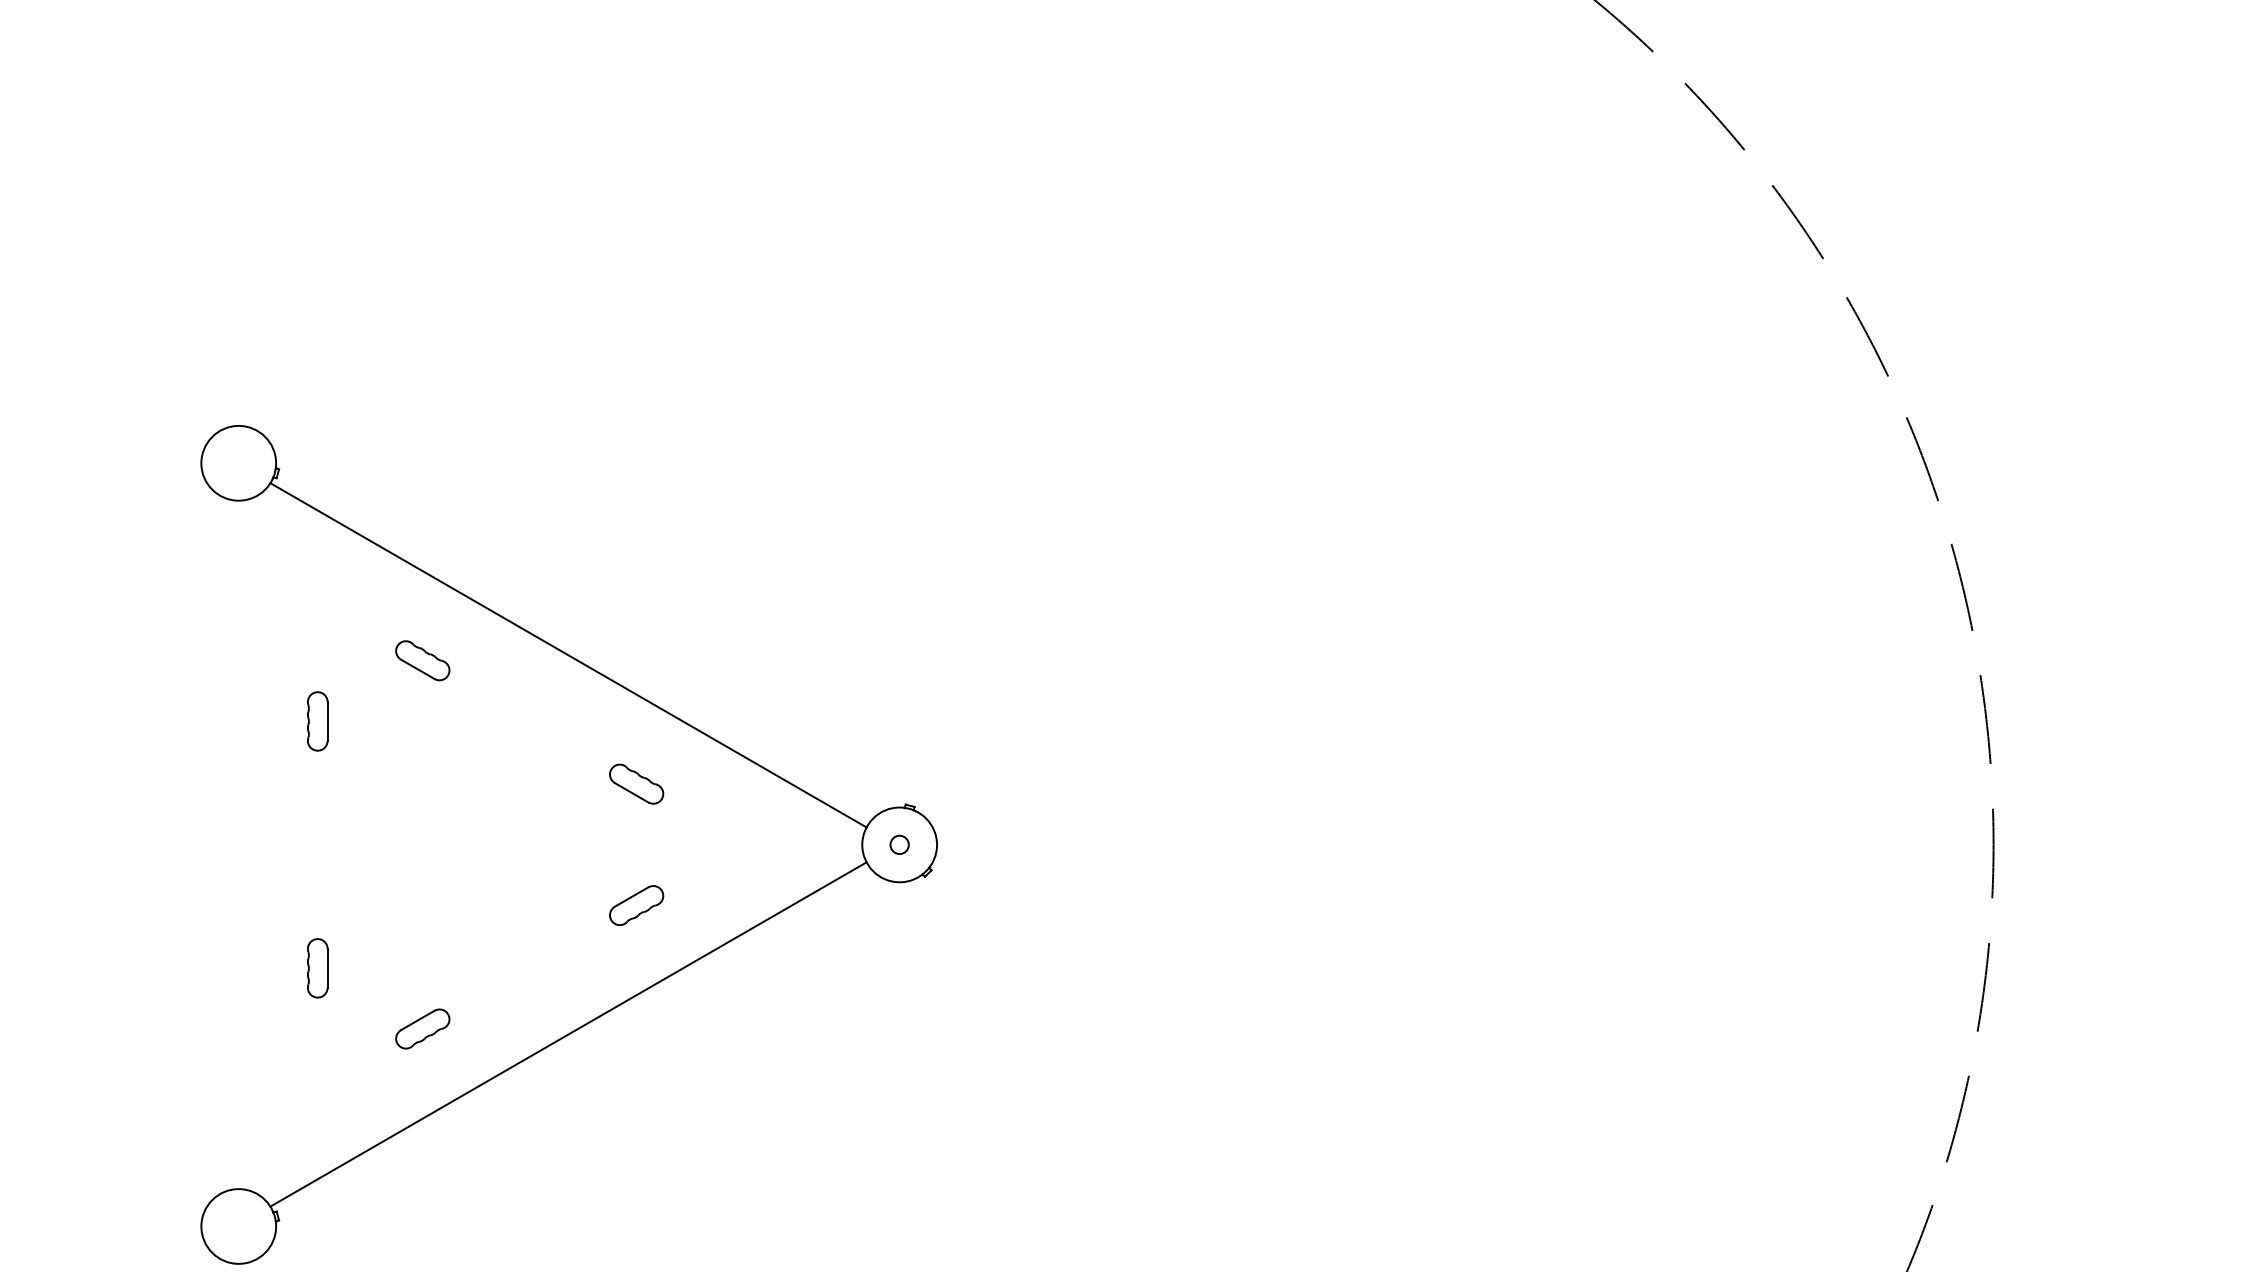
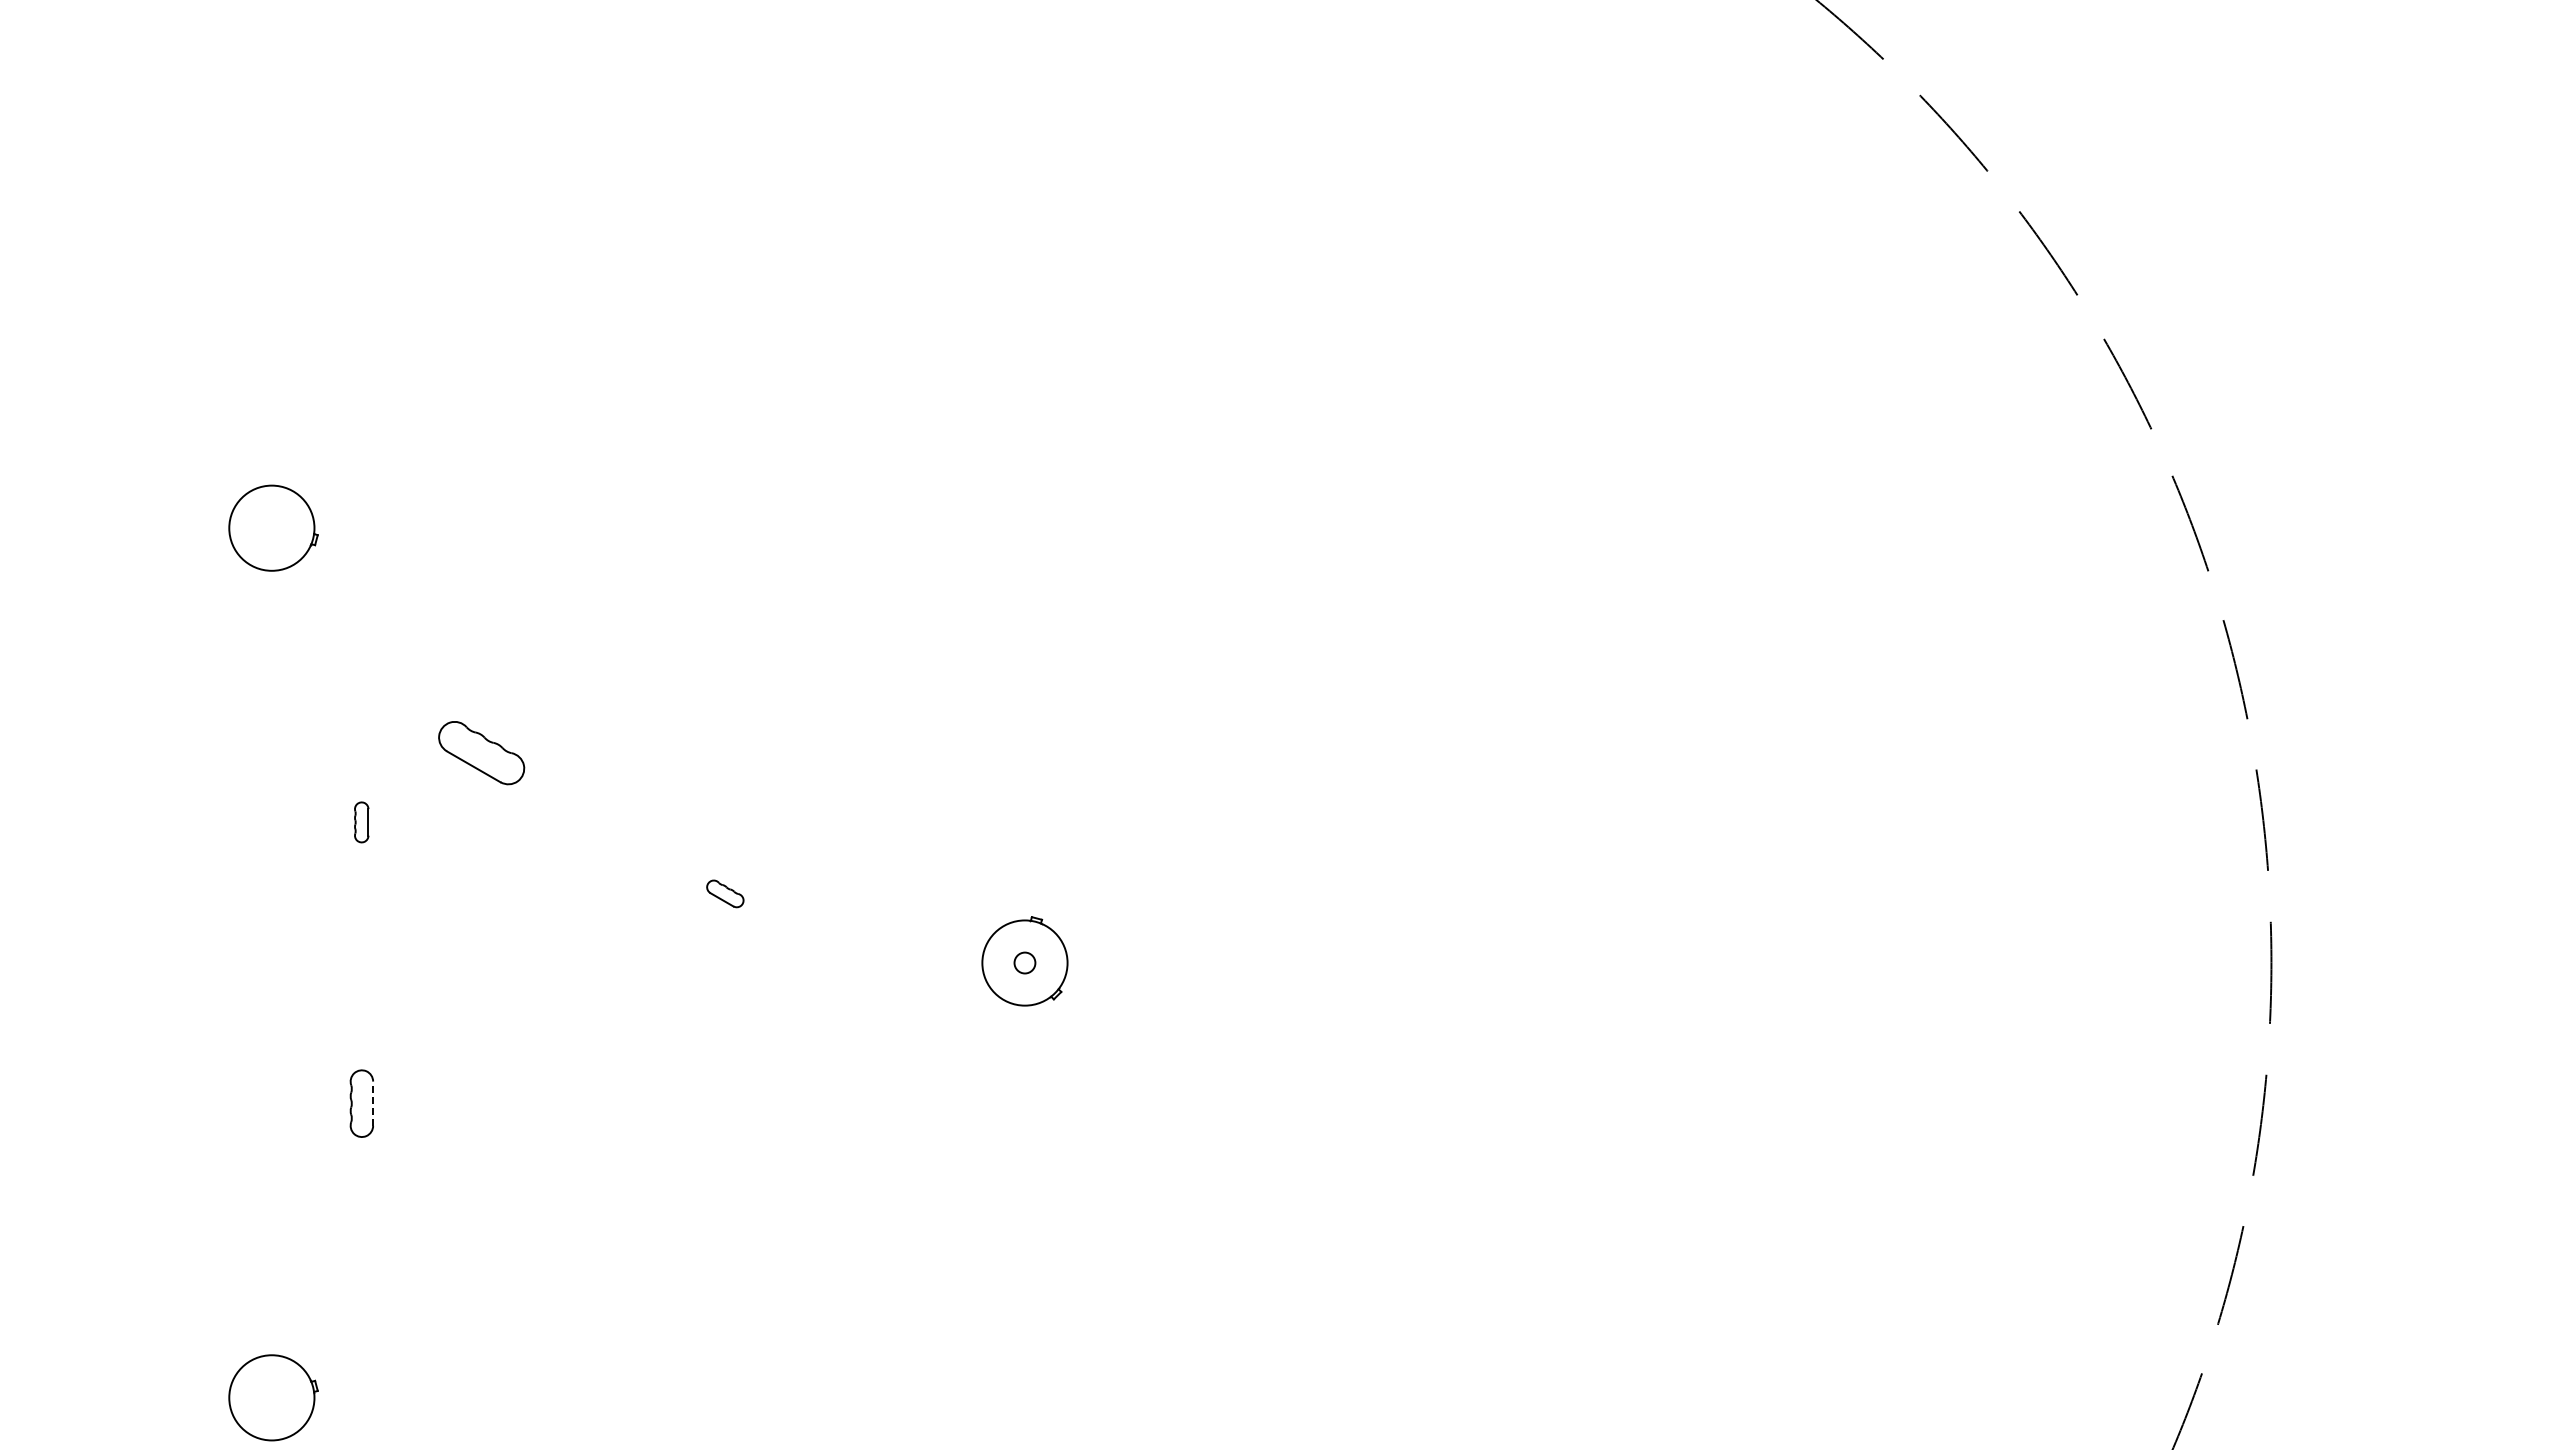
line: (568, 654) -> (647, 746), removed
part: (422, 661) -> (481, 753), size x1.4
part: (317, 721) -> (361, 822), size x0.6
part: (636, 783) -> (725, 893), size x0.6
part: (636, 905) -> (725, 1032), removed
line: (327, 968) -> (373, 1103), solid -> dashed
part: (422, 1028) -> (481, 1172), removed
line: (568, 1033) -> (647, 1178), removed

